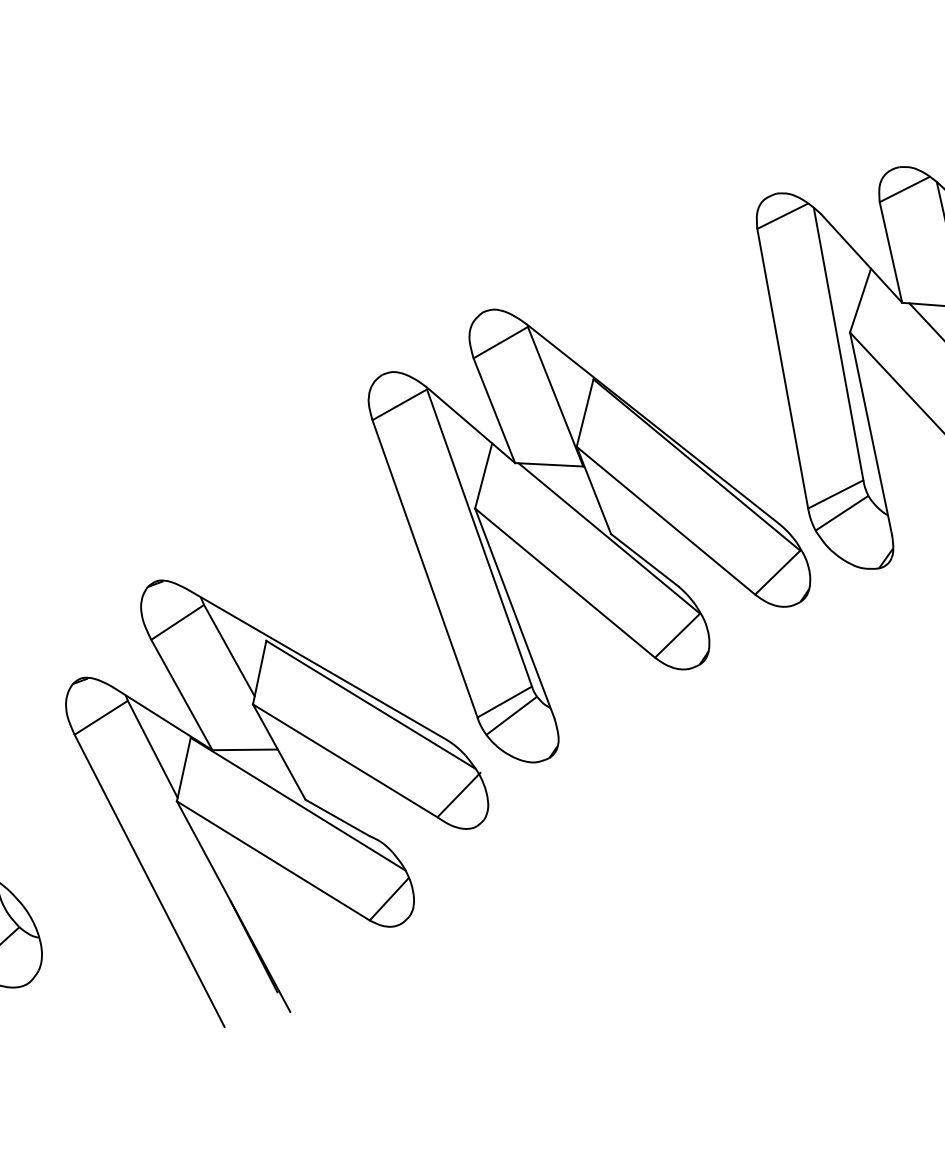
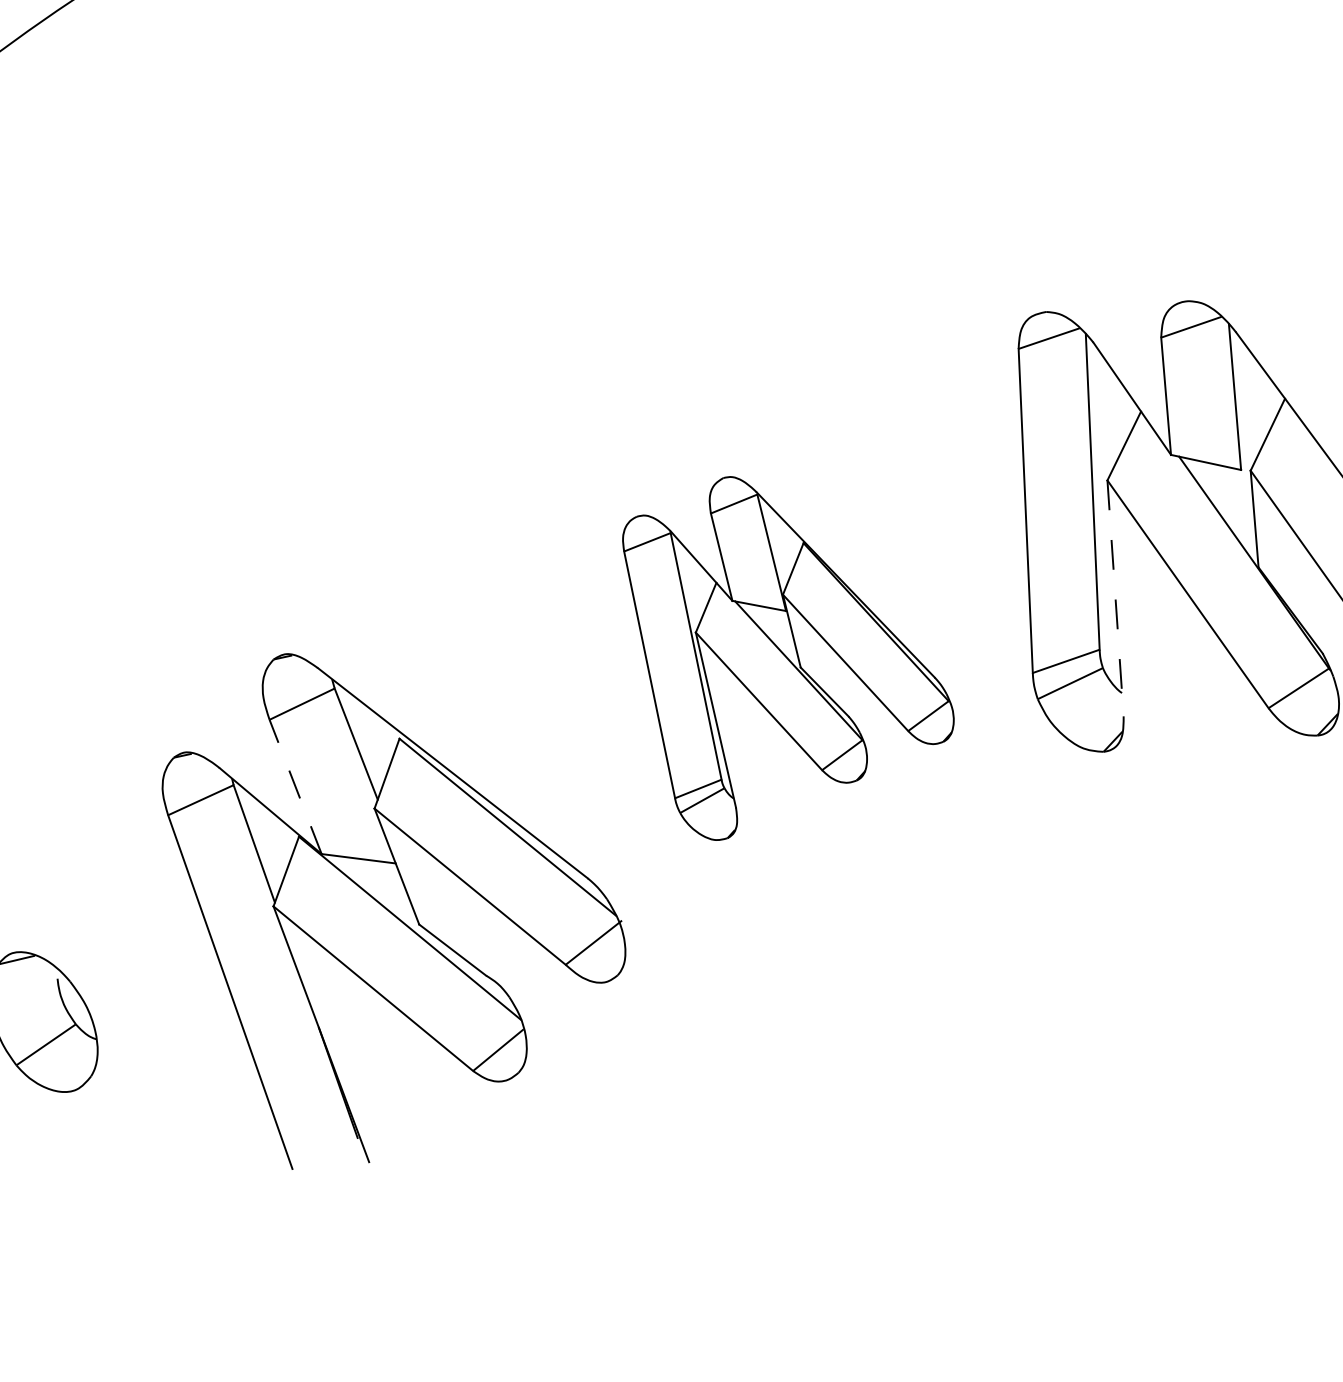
line: (871, 434) -> (1115, 598), solid -> dashed
part: (594, 524) -> (788, 658), size x0.7
line: (181, 694) -> (295, 786), solid -> dashed

